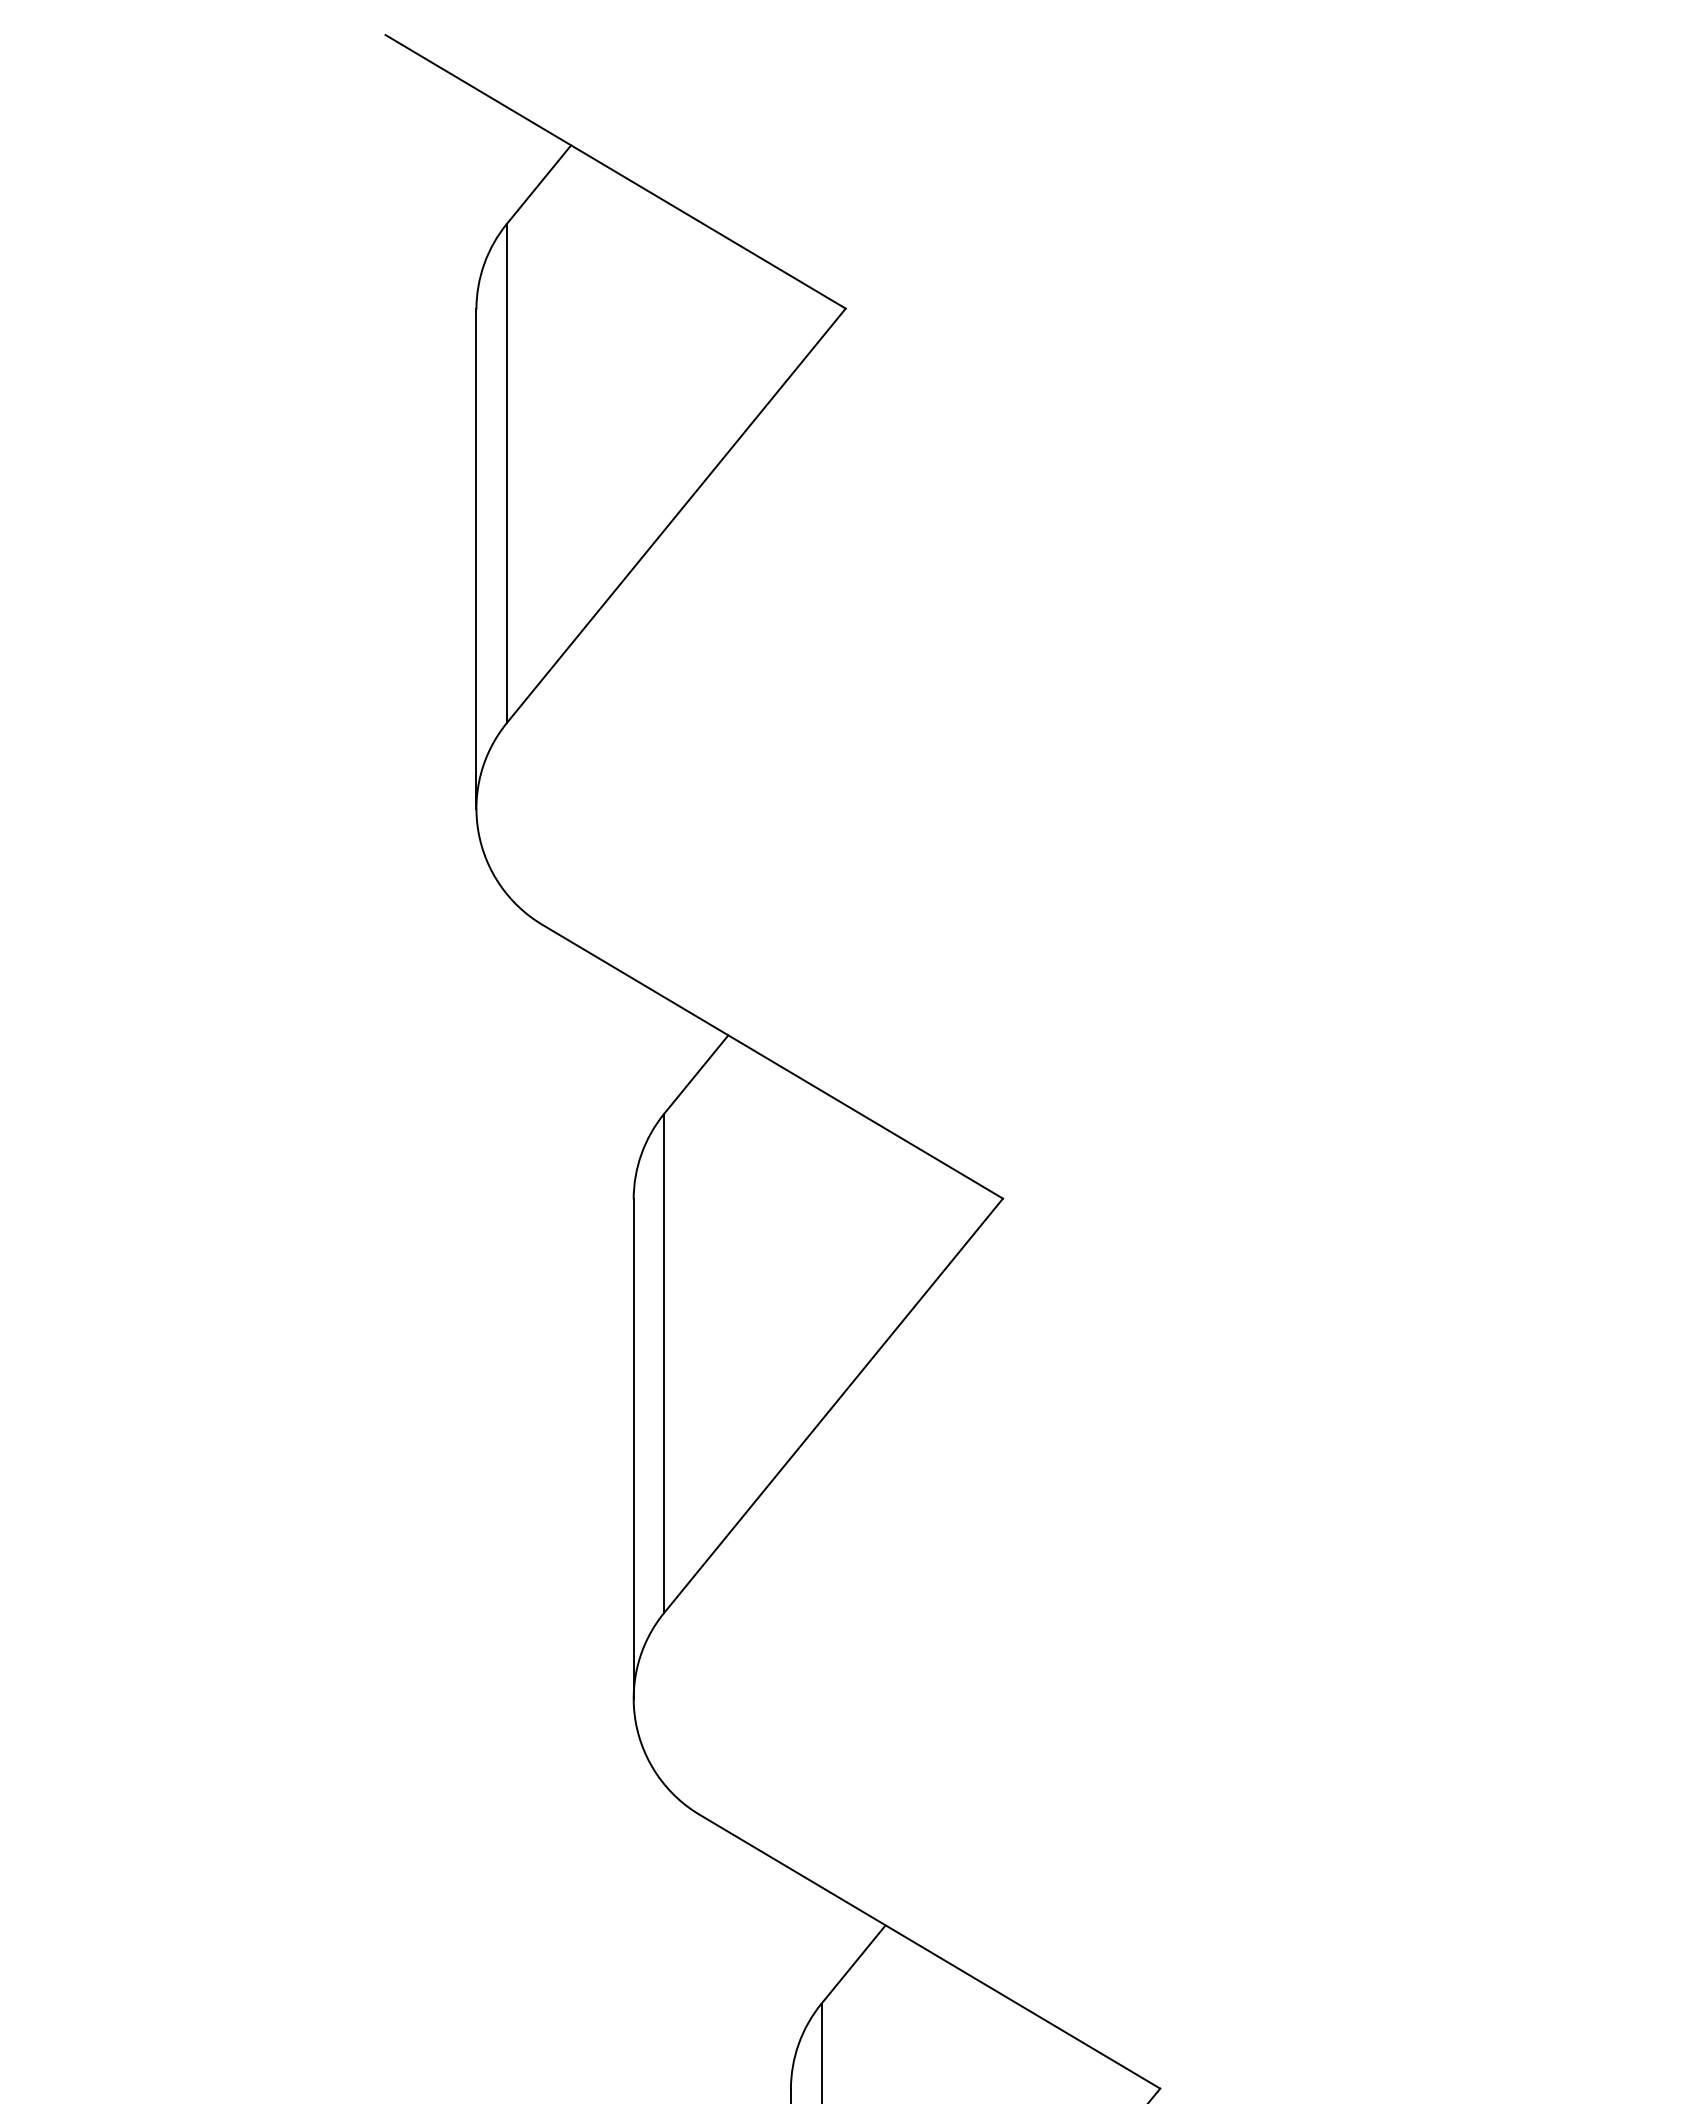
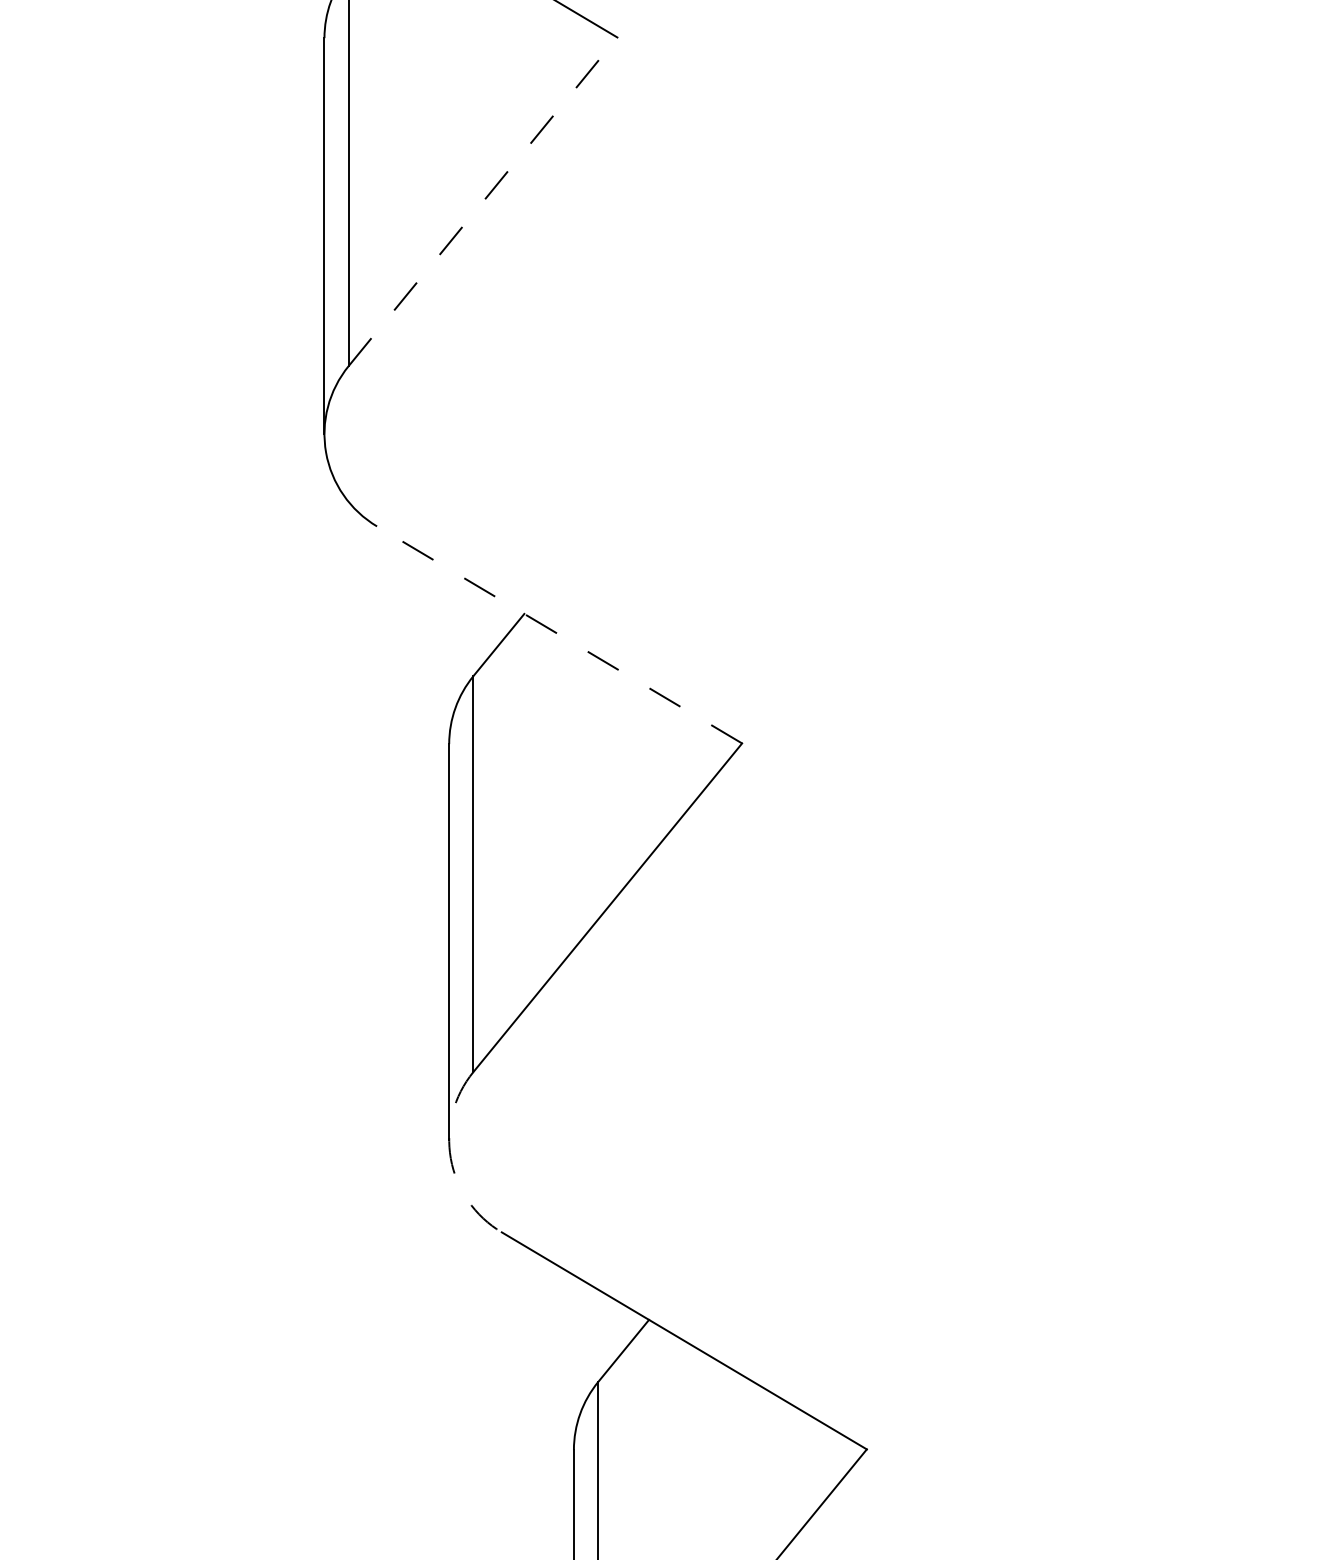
line: (676, 515) -> (483, 201), solid -> dashed
line: (772, 1061) -> (559, 634), solid -> dashed
arc: (635, 1722) -> (450, 1158), solid -> dashed

